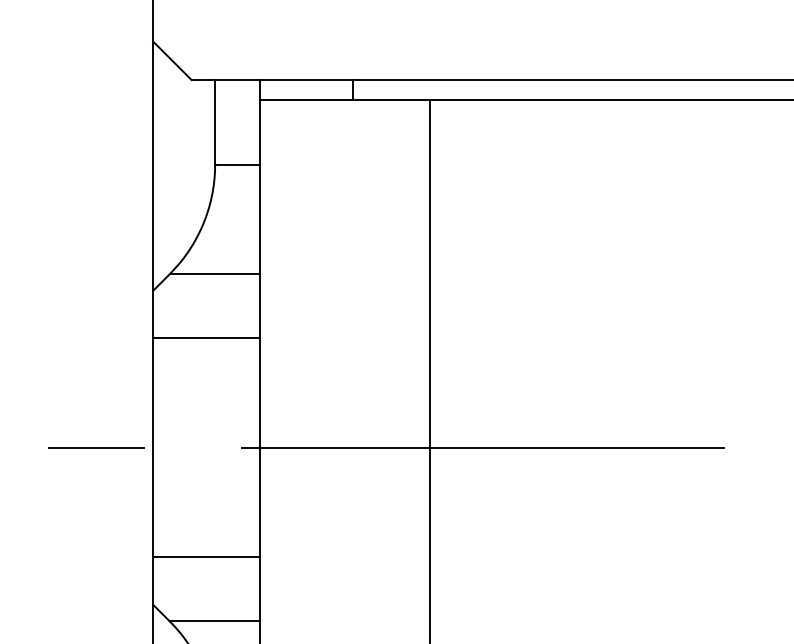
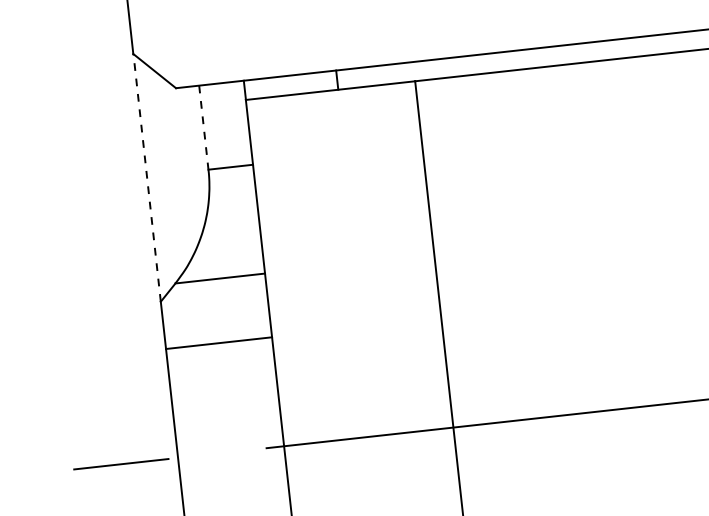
line: (215, 122) -> (204, 127), solid -> dashed
line: (153, 166) -> (147, 178), solid -> dashed

